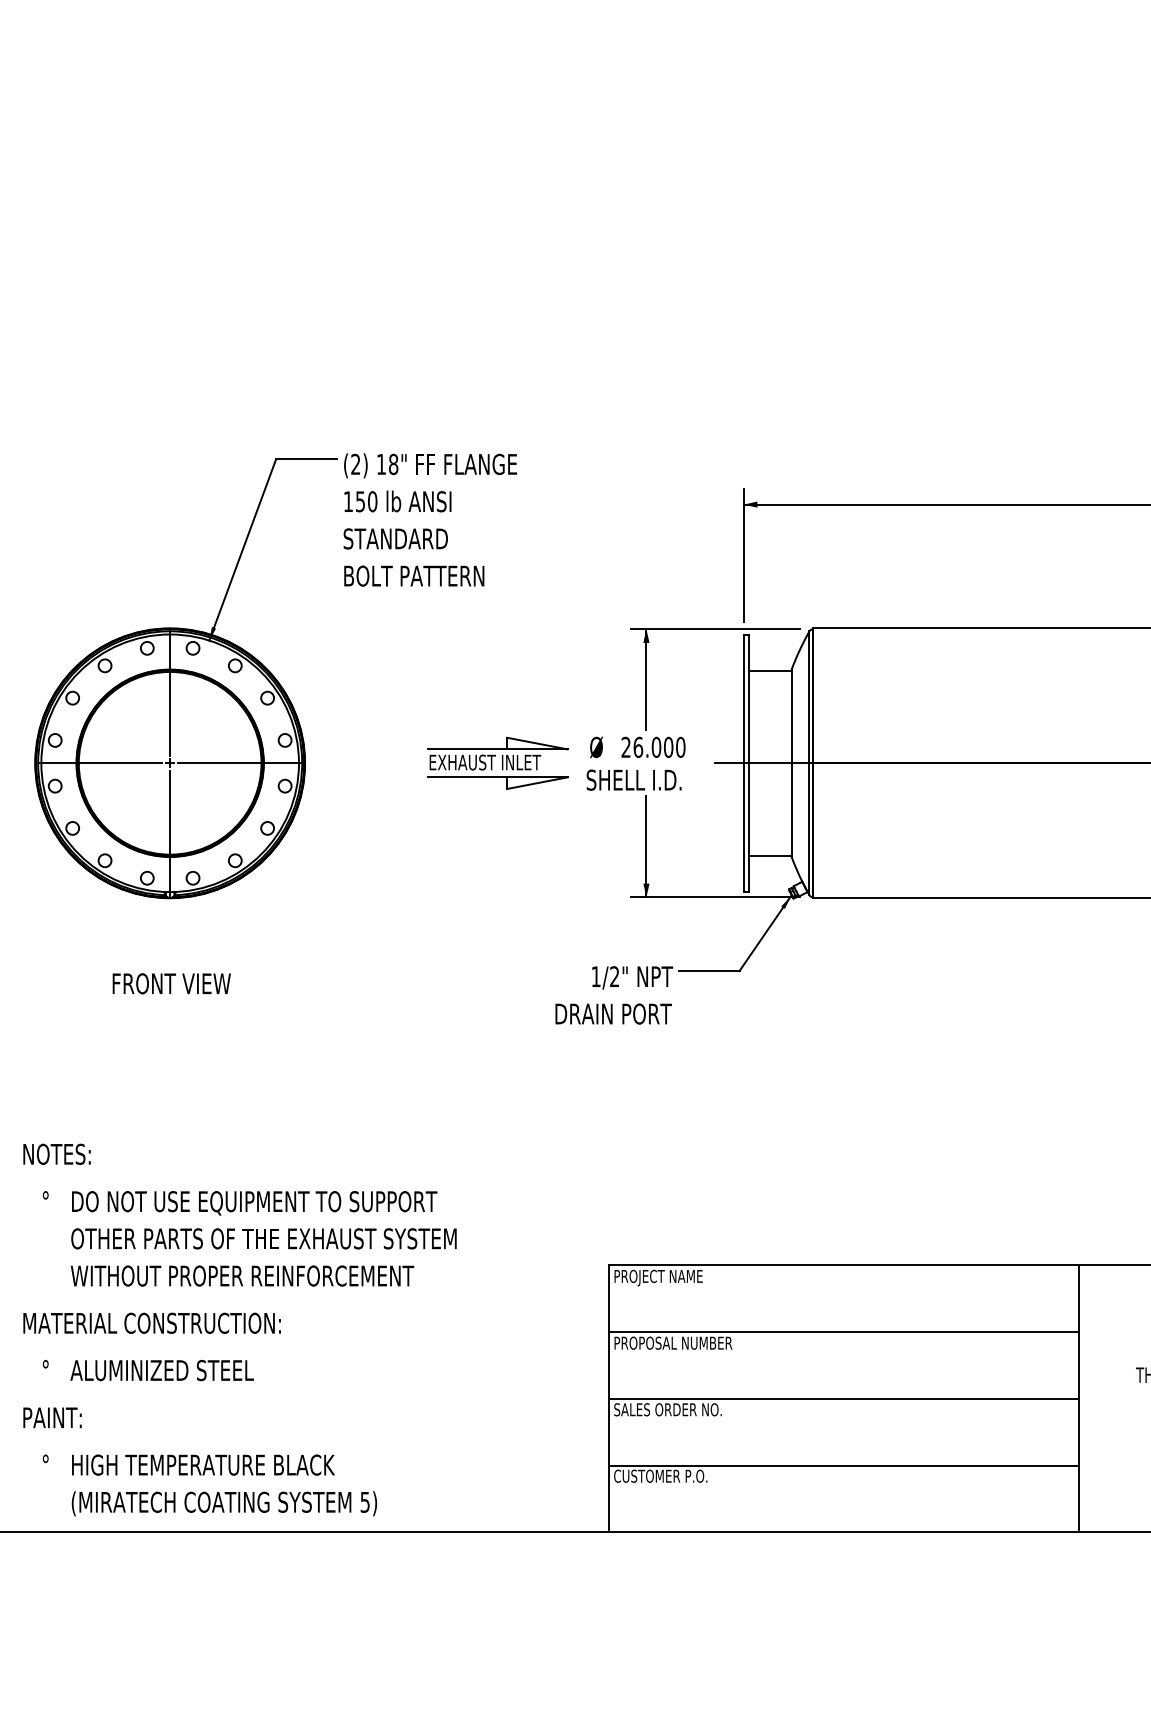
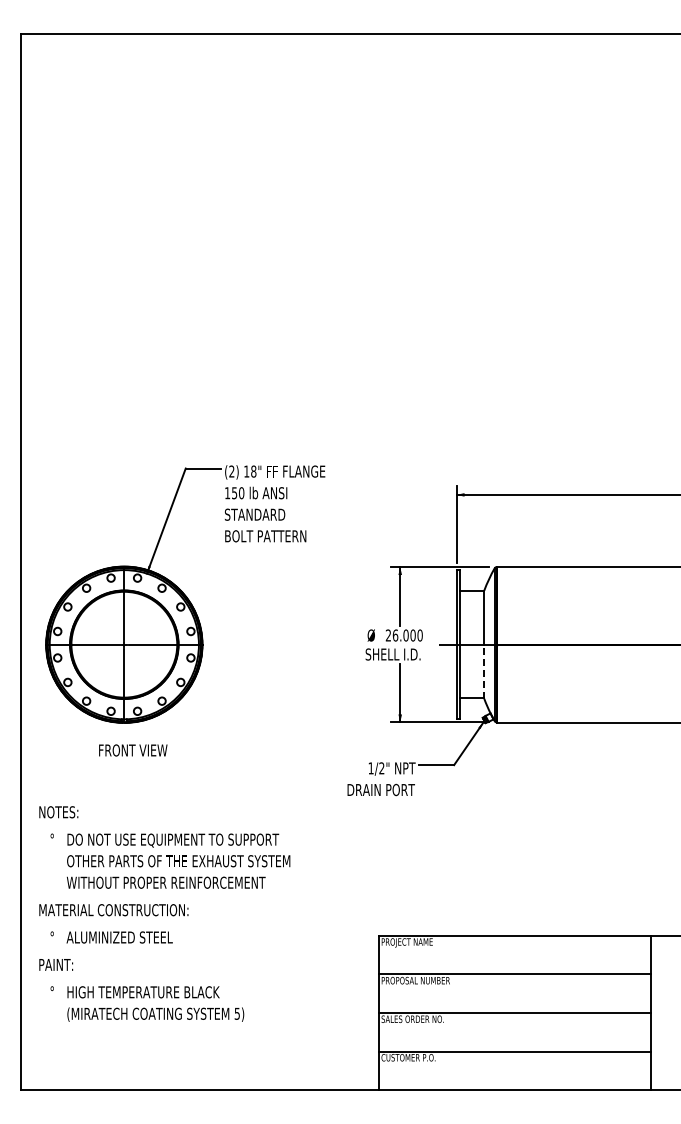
part: (498, 762) -> (314, 644), removed
line: (791, 809) -> (484, 671), solid -> dashed
text: (172, 983) -> (133, 750), moved
text: (239, 1329) -> (164, 913), moved

